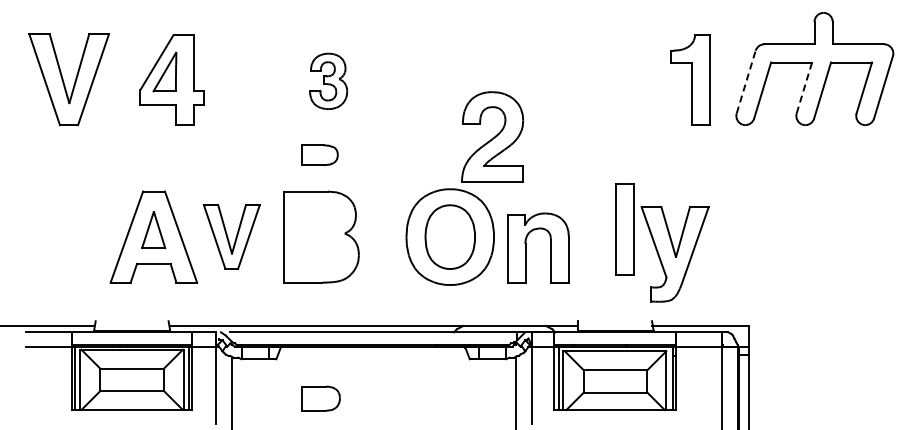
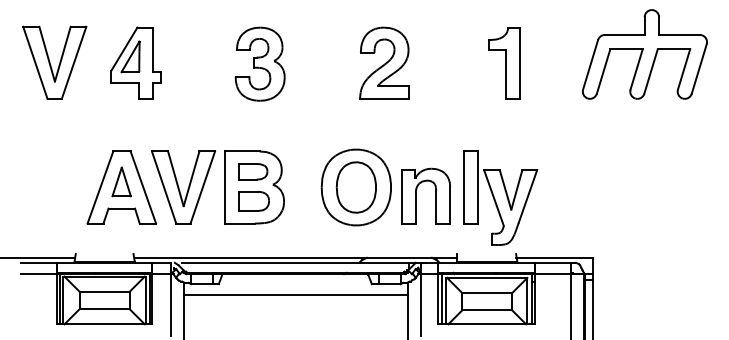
part: (690, 79) -> (504, 62), moved
part: (328, 81) -> (260, 64), size x1.67
line: (746, 82) -> (590, 65), dashed -> solid
line: (804, 87) -> (636, 69), dashed -> solid
part: (492, 136) -> (384, 62), moved
part: (319, 154) -> (252, 171), moved
part: (231, 236) -> (183, 187), size x1.43
part: (662, 242) -> (500, 198), moved
line: (373, 373) -> (295, 295), added
part: (320, 398) -> (253, 201), moved

